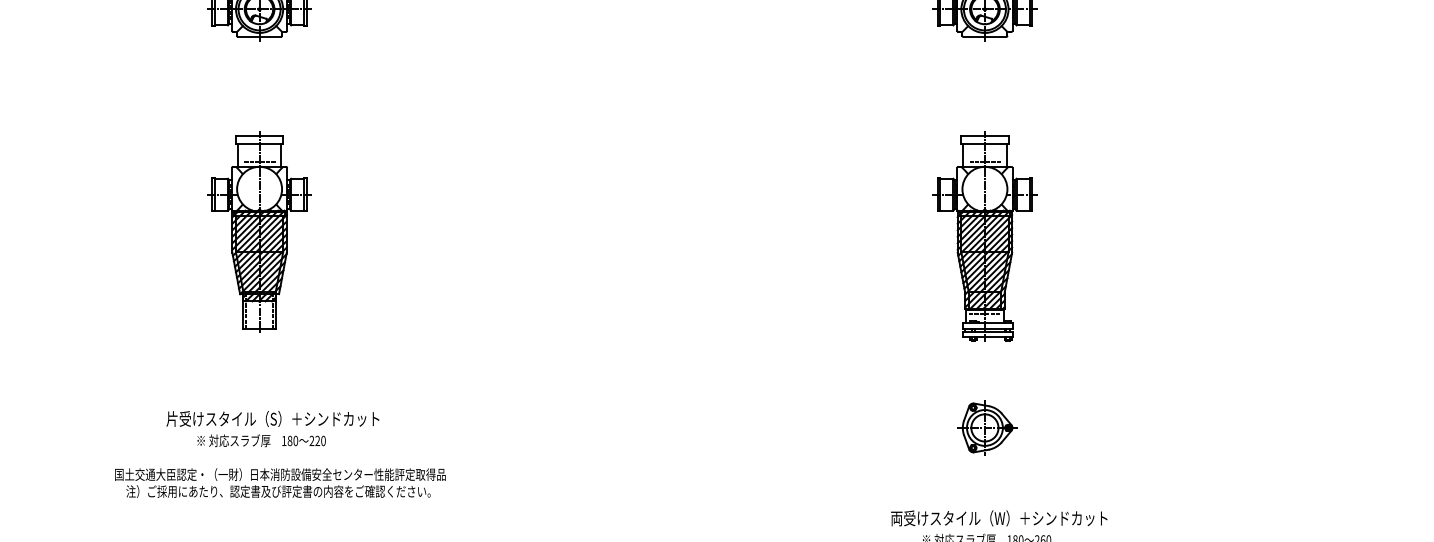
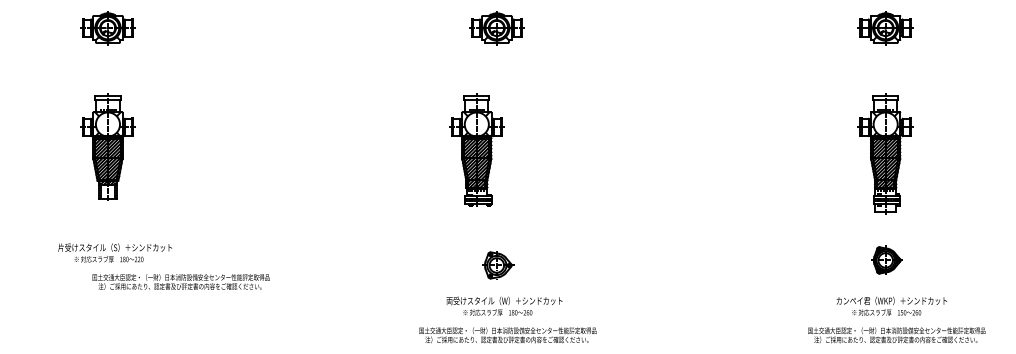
part: (984, 235) -> (476, 149), moved
part: (988, 428) -> (498, 265), moved
text: (279, 482) -> (180, 281), moved

